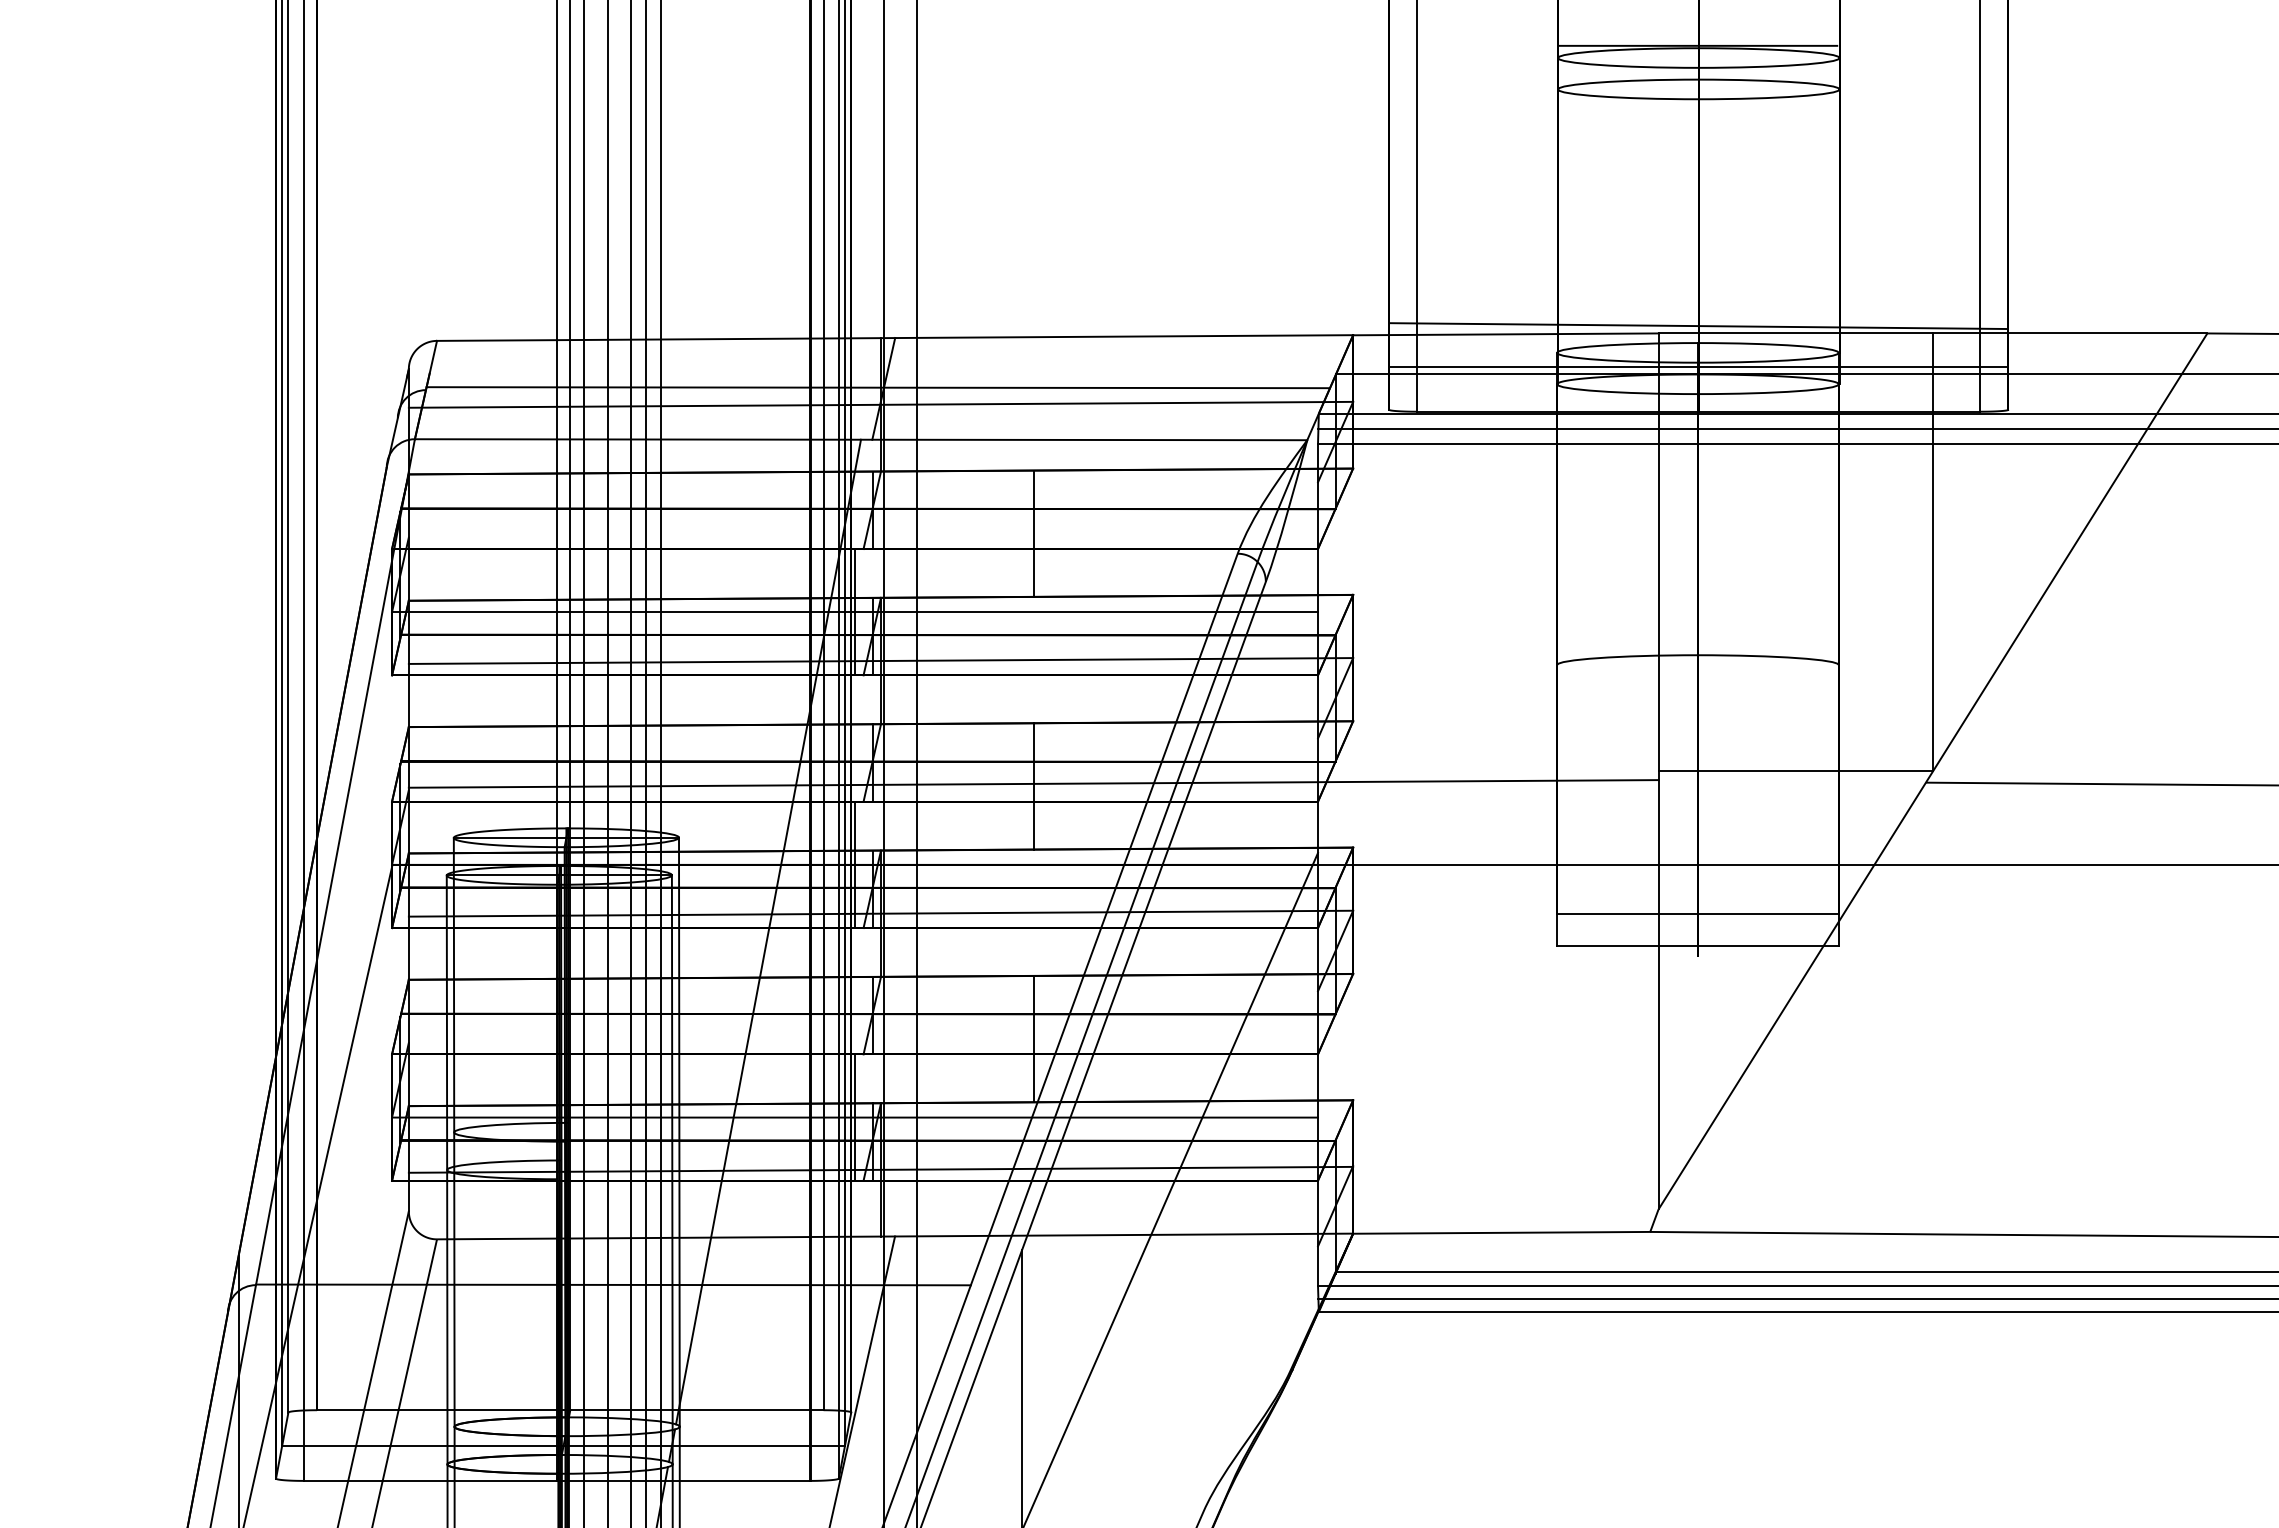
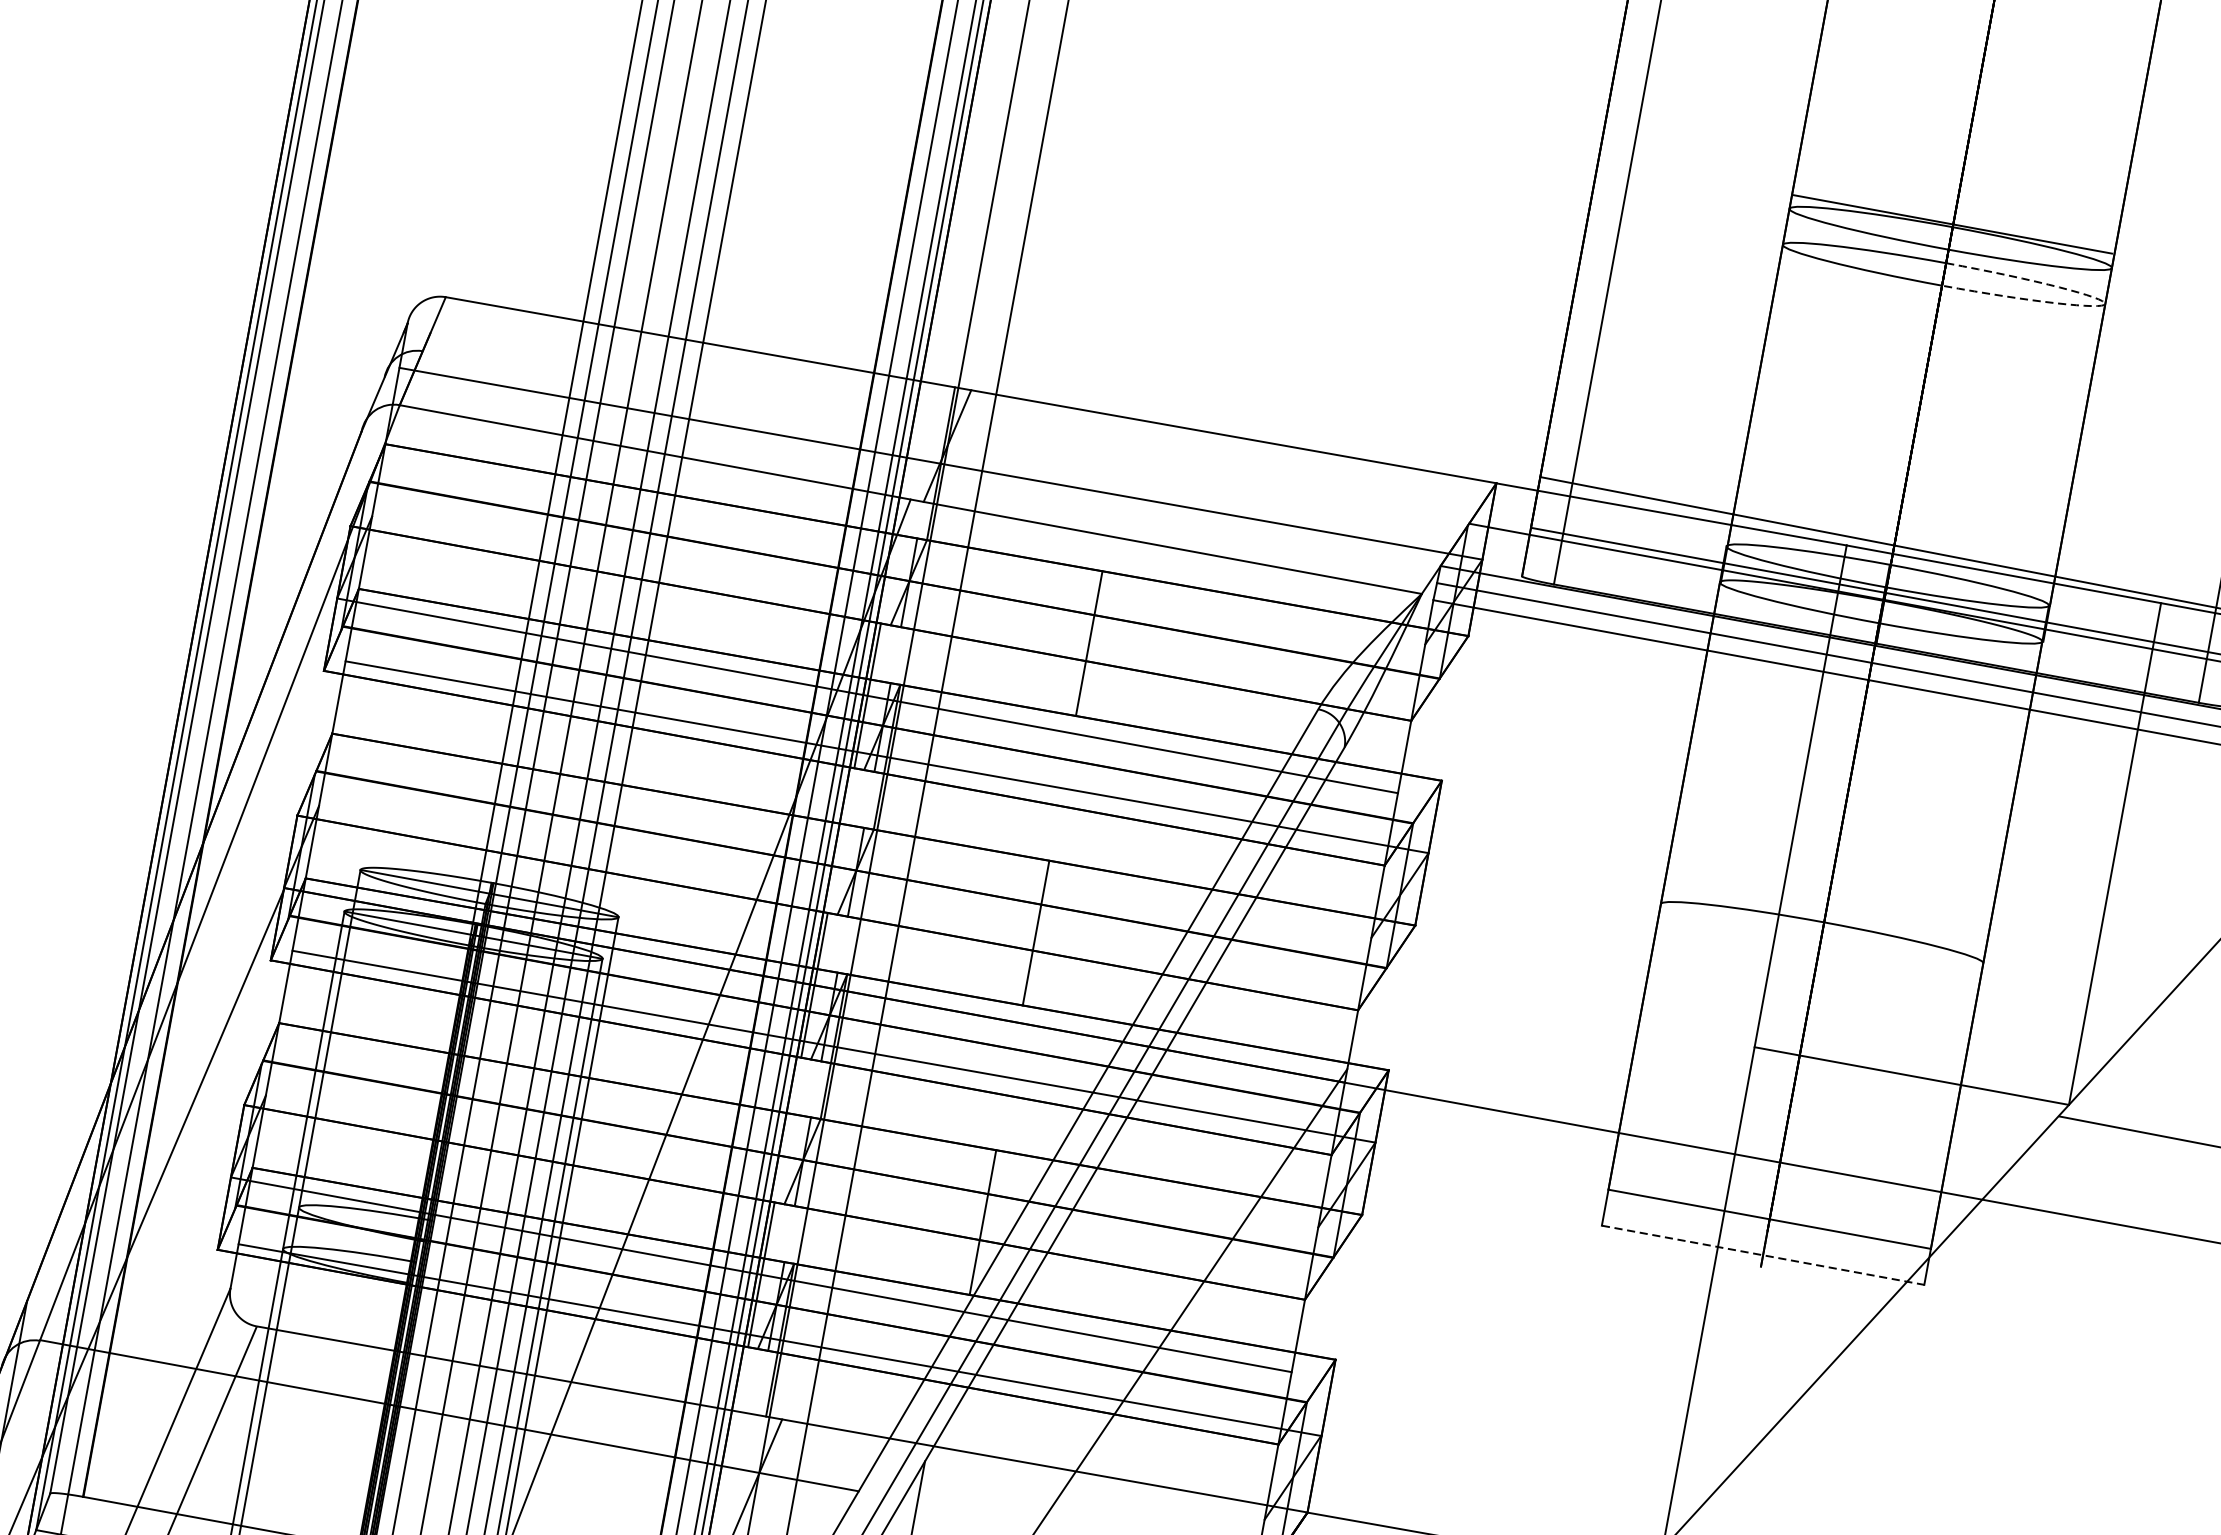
arc: (1839, 89) -> (2105, 304), solid -> dashed
line: (877, 387) -> (940, 443), removed
line: (1033, 783) -> (1036, 929), removed
line: (1697, 945) -> (1762, 1254), solid -> dashed

